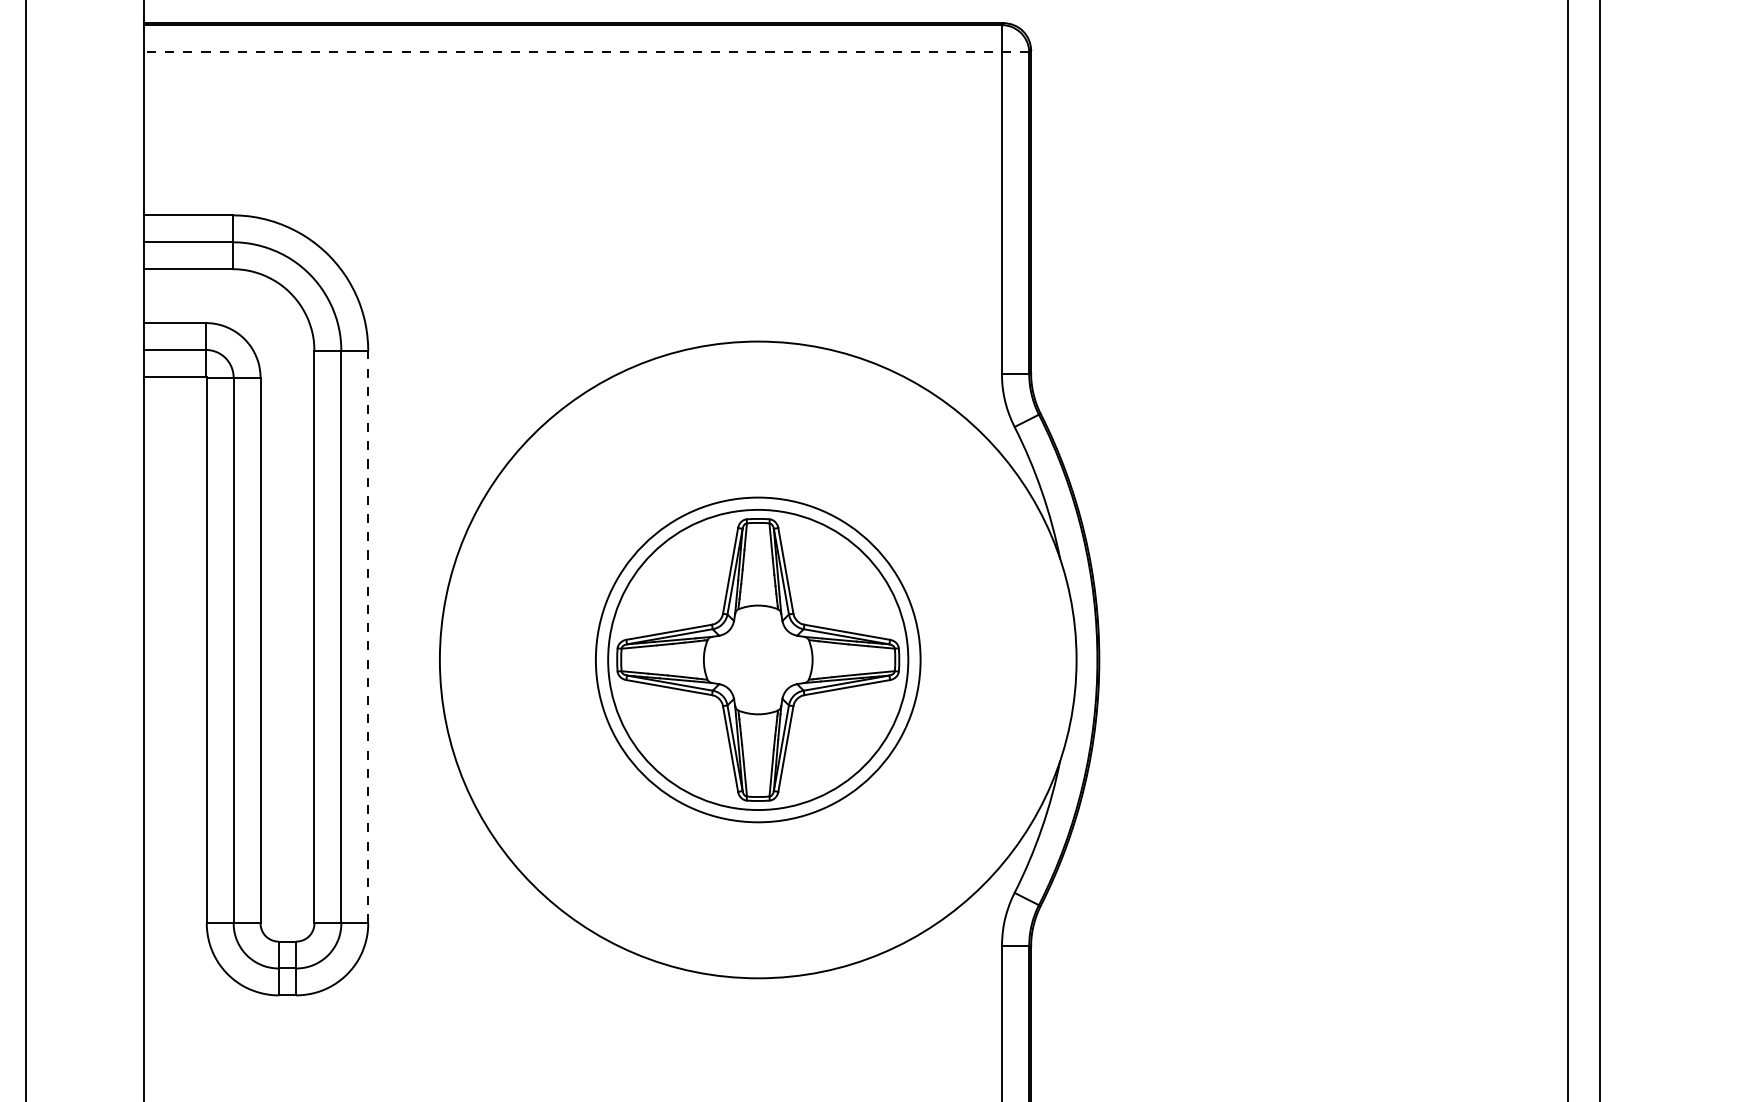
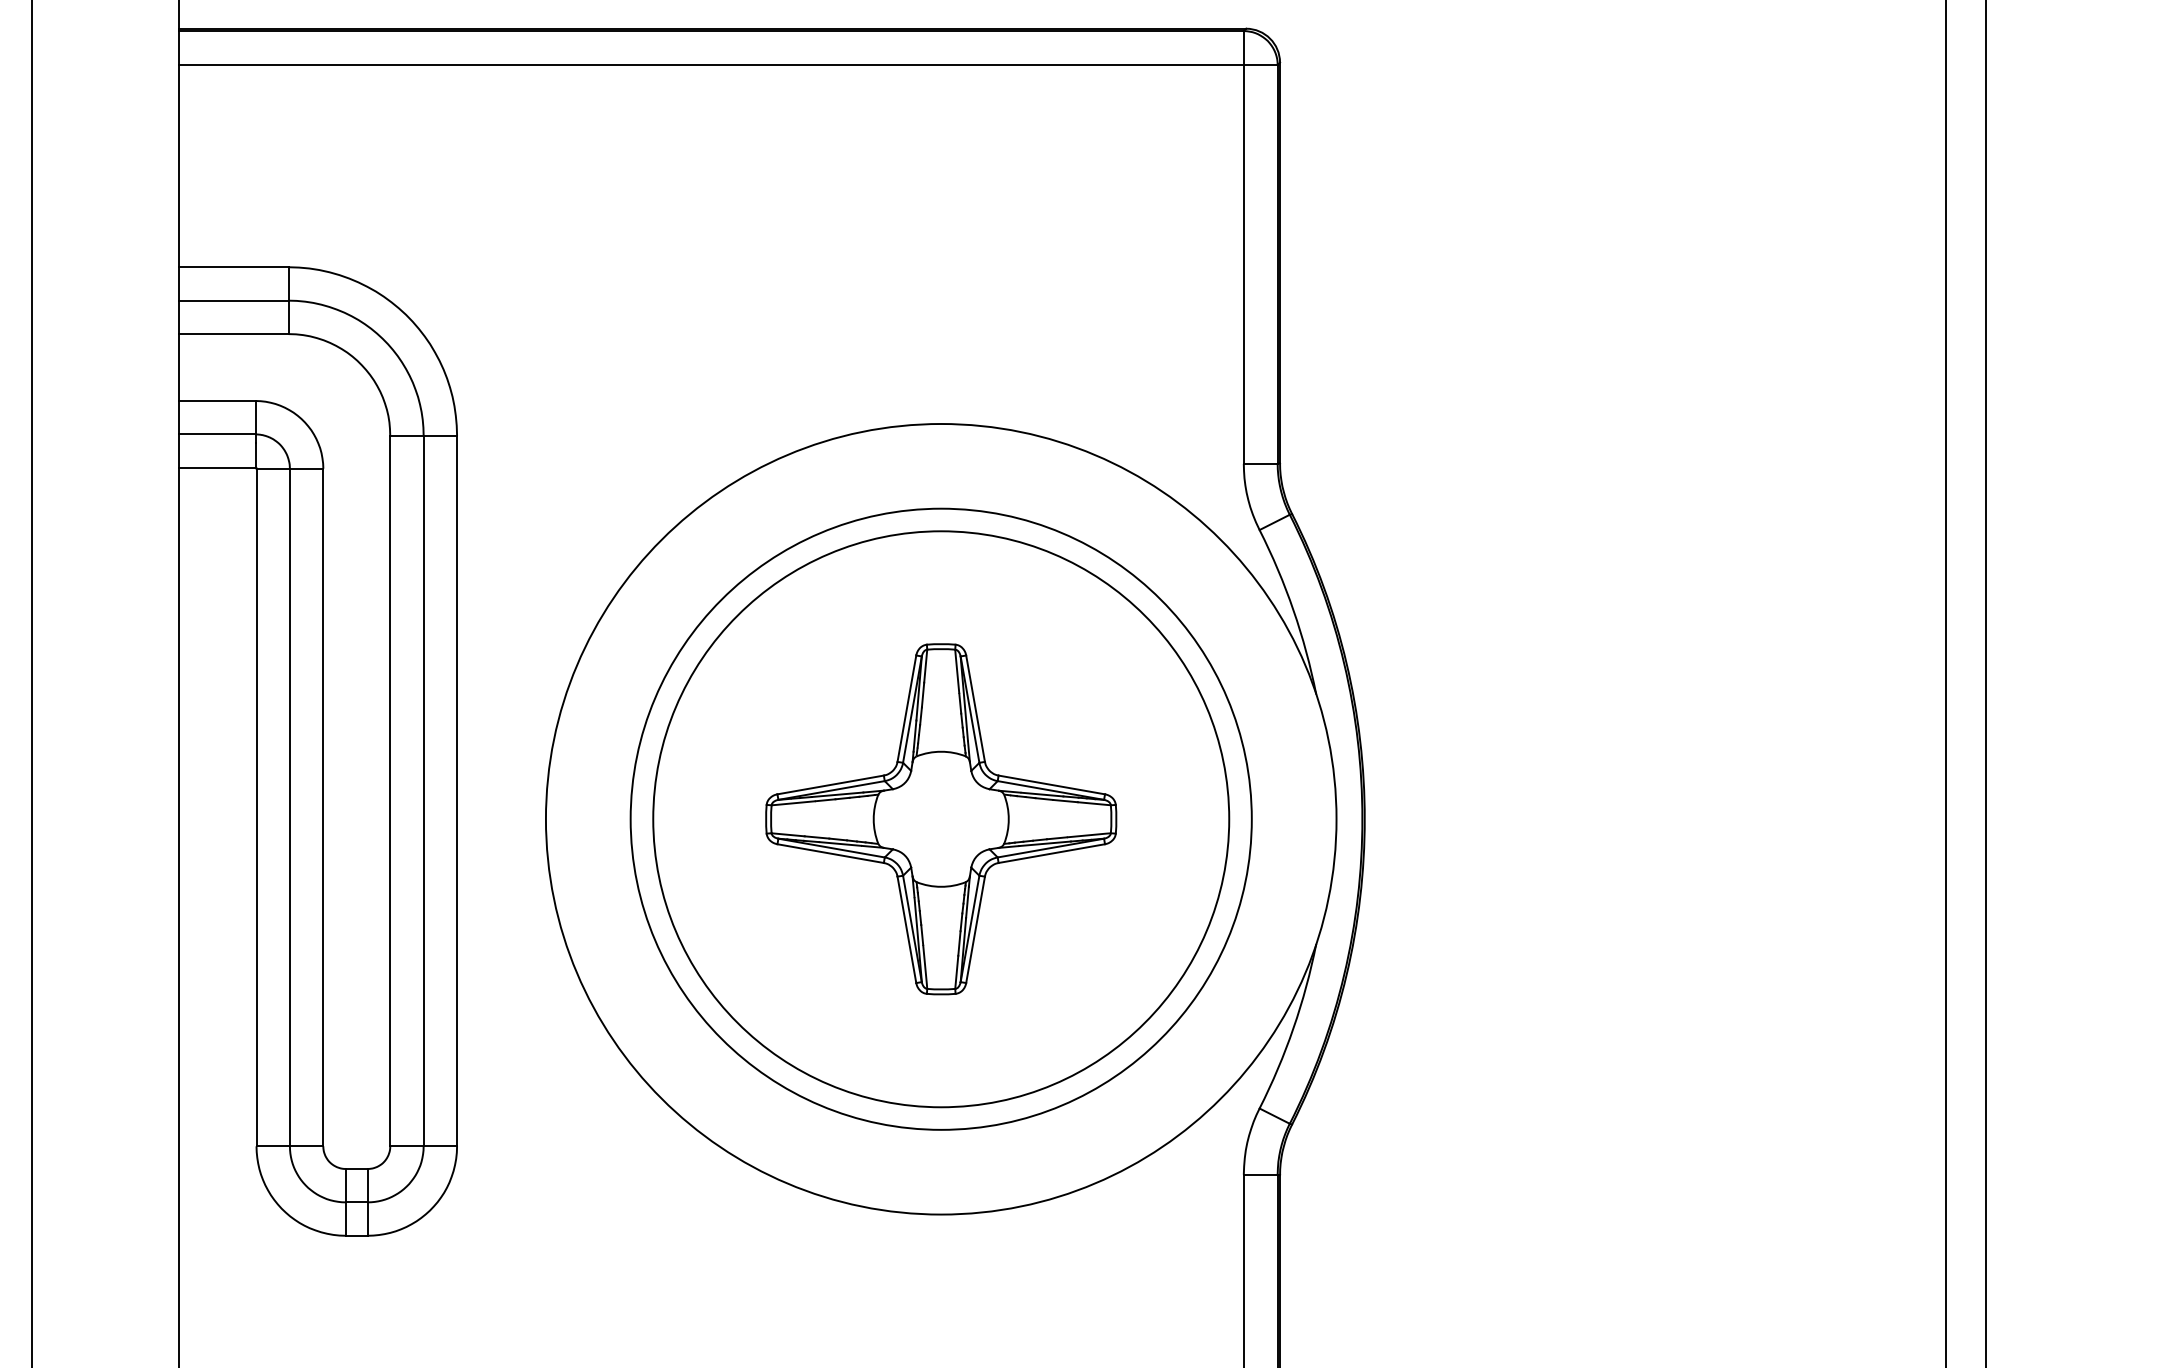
line: (586, 52) -> (727, 64), dashed -> solid
line: (368, 636) -> (457, 790), dashed -> solid
circle: (757, 659) -> (940, 818), size x1.67
circle: (758, 660) -> (941, 819), size x1.43

